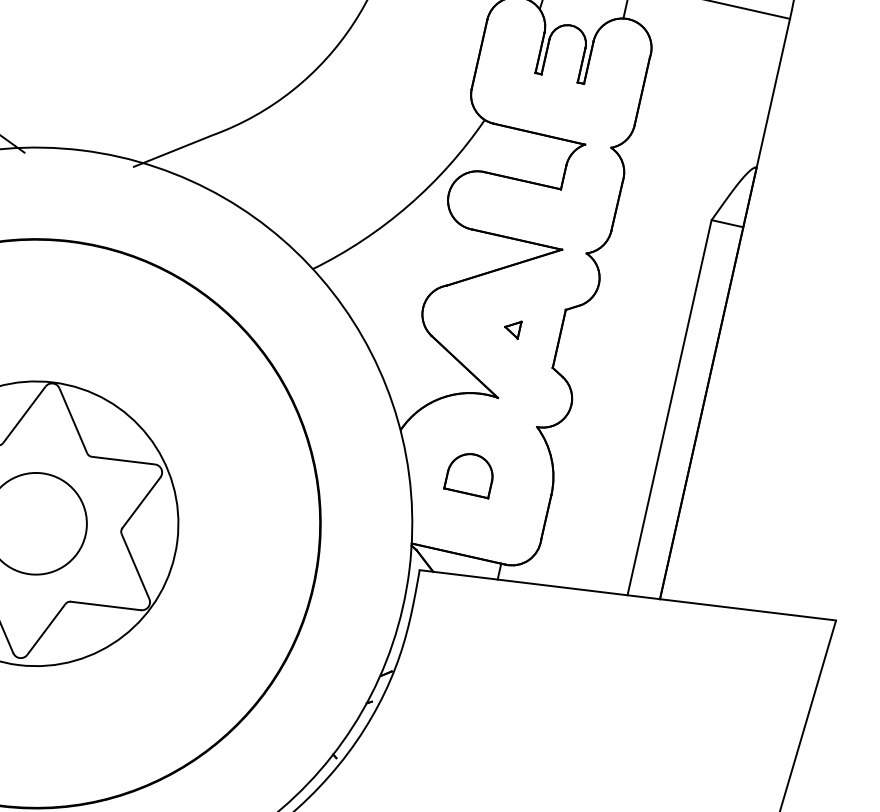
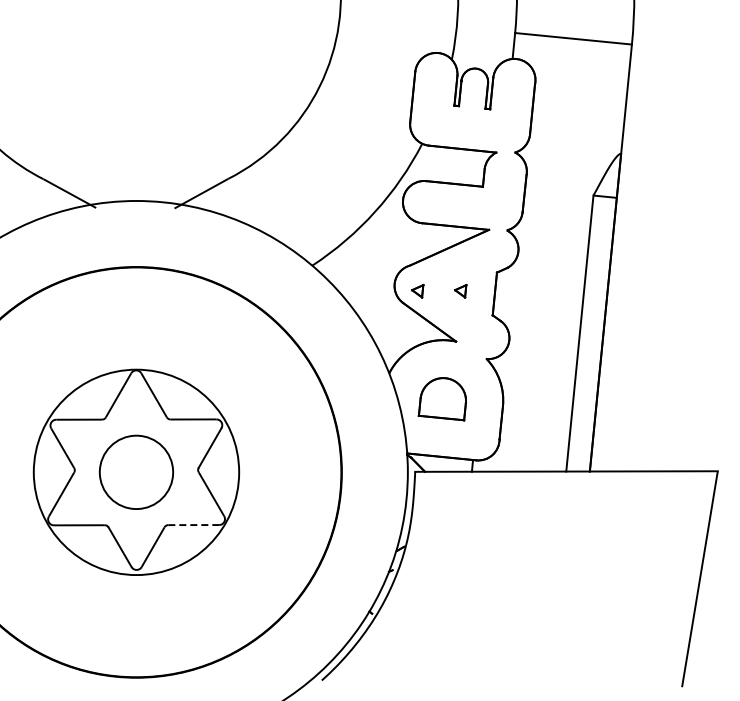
part: (453, 322) -> (417, 291), added
part: (469, 475) -> (442, 399), size x1.4
line: (106, 606) -> (194, 525), solid -> dashed

